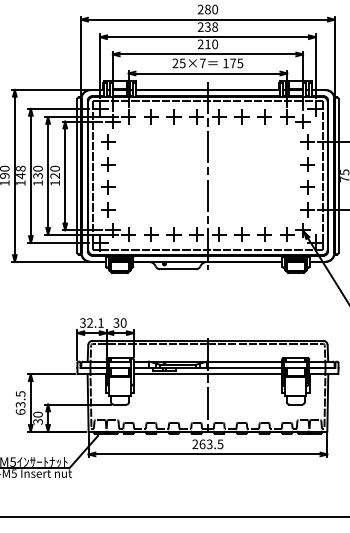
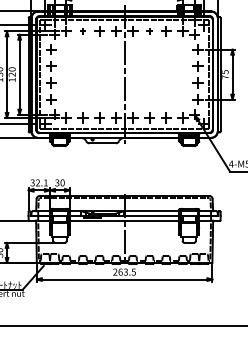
part: (151, 116) -> (83, 30), size x0.6
part: (241, 116) -> (149, 30), size x0.6

